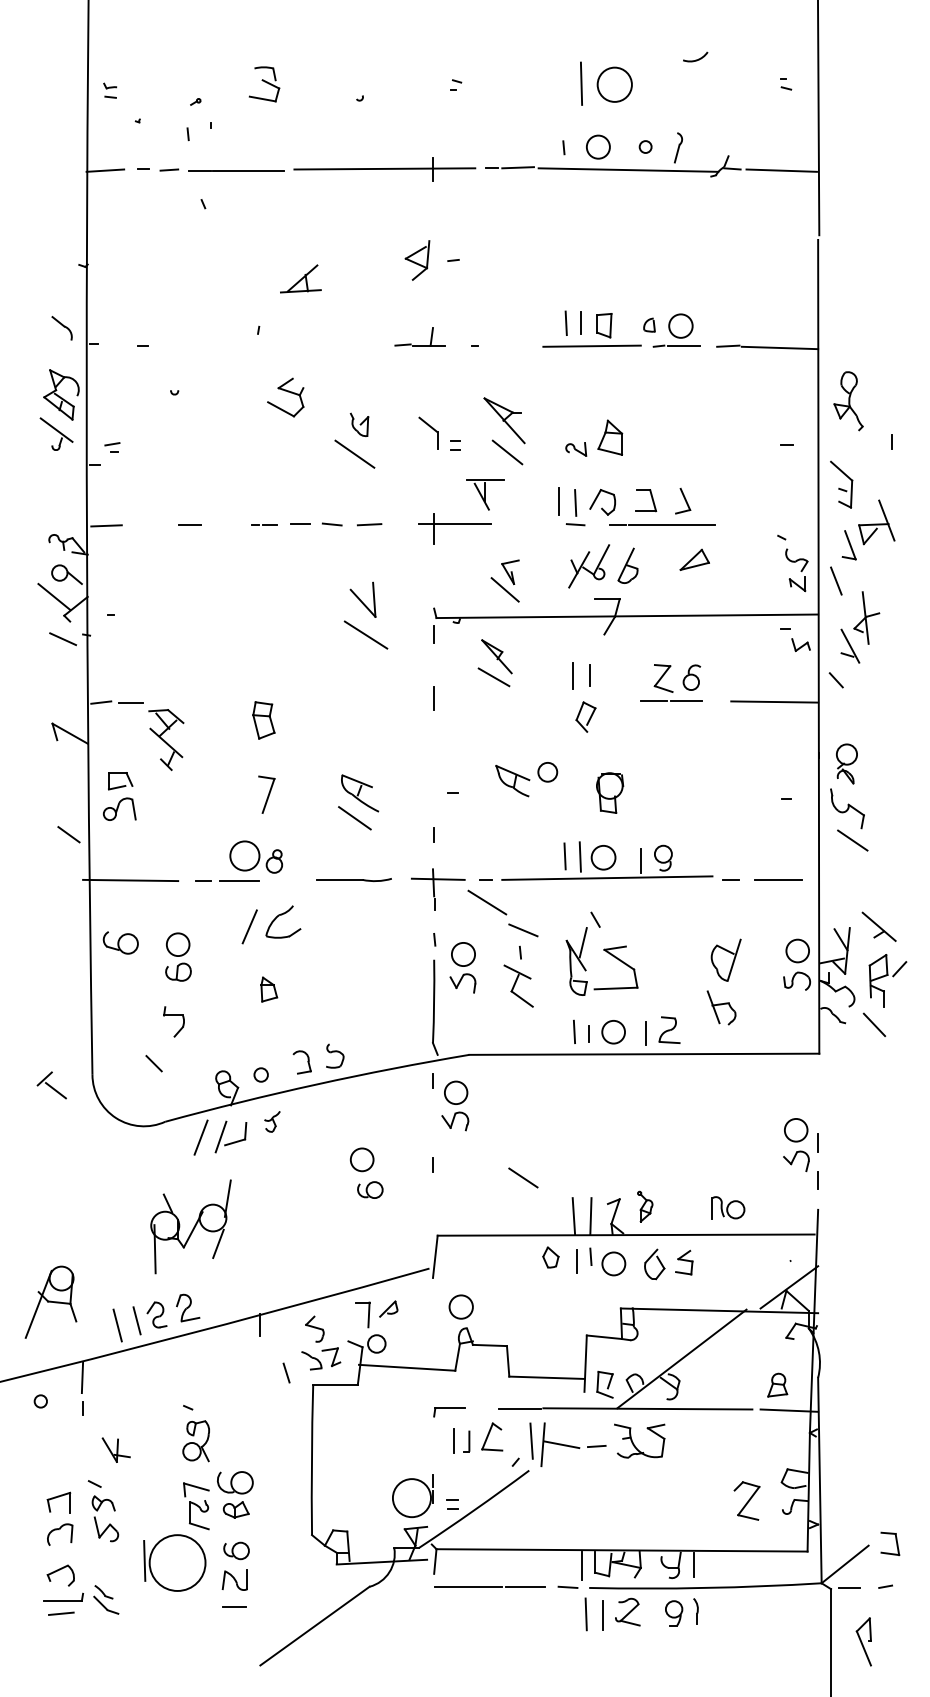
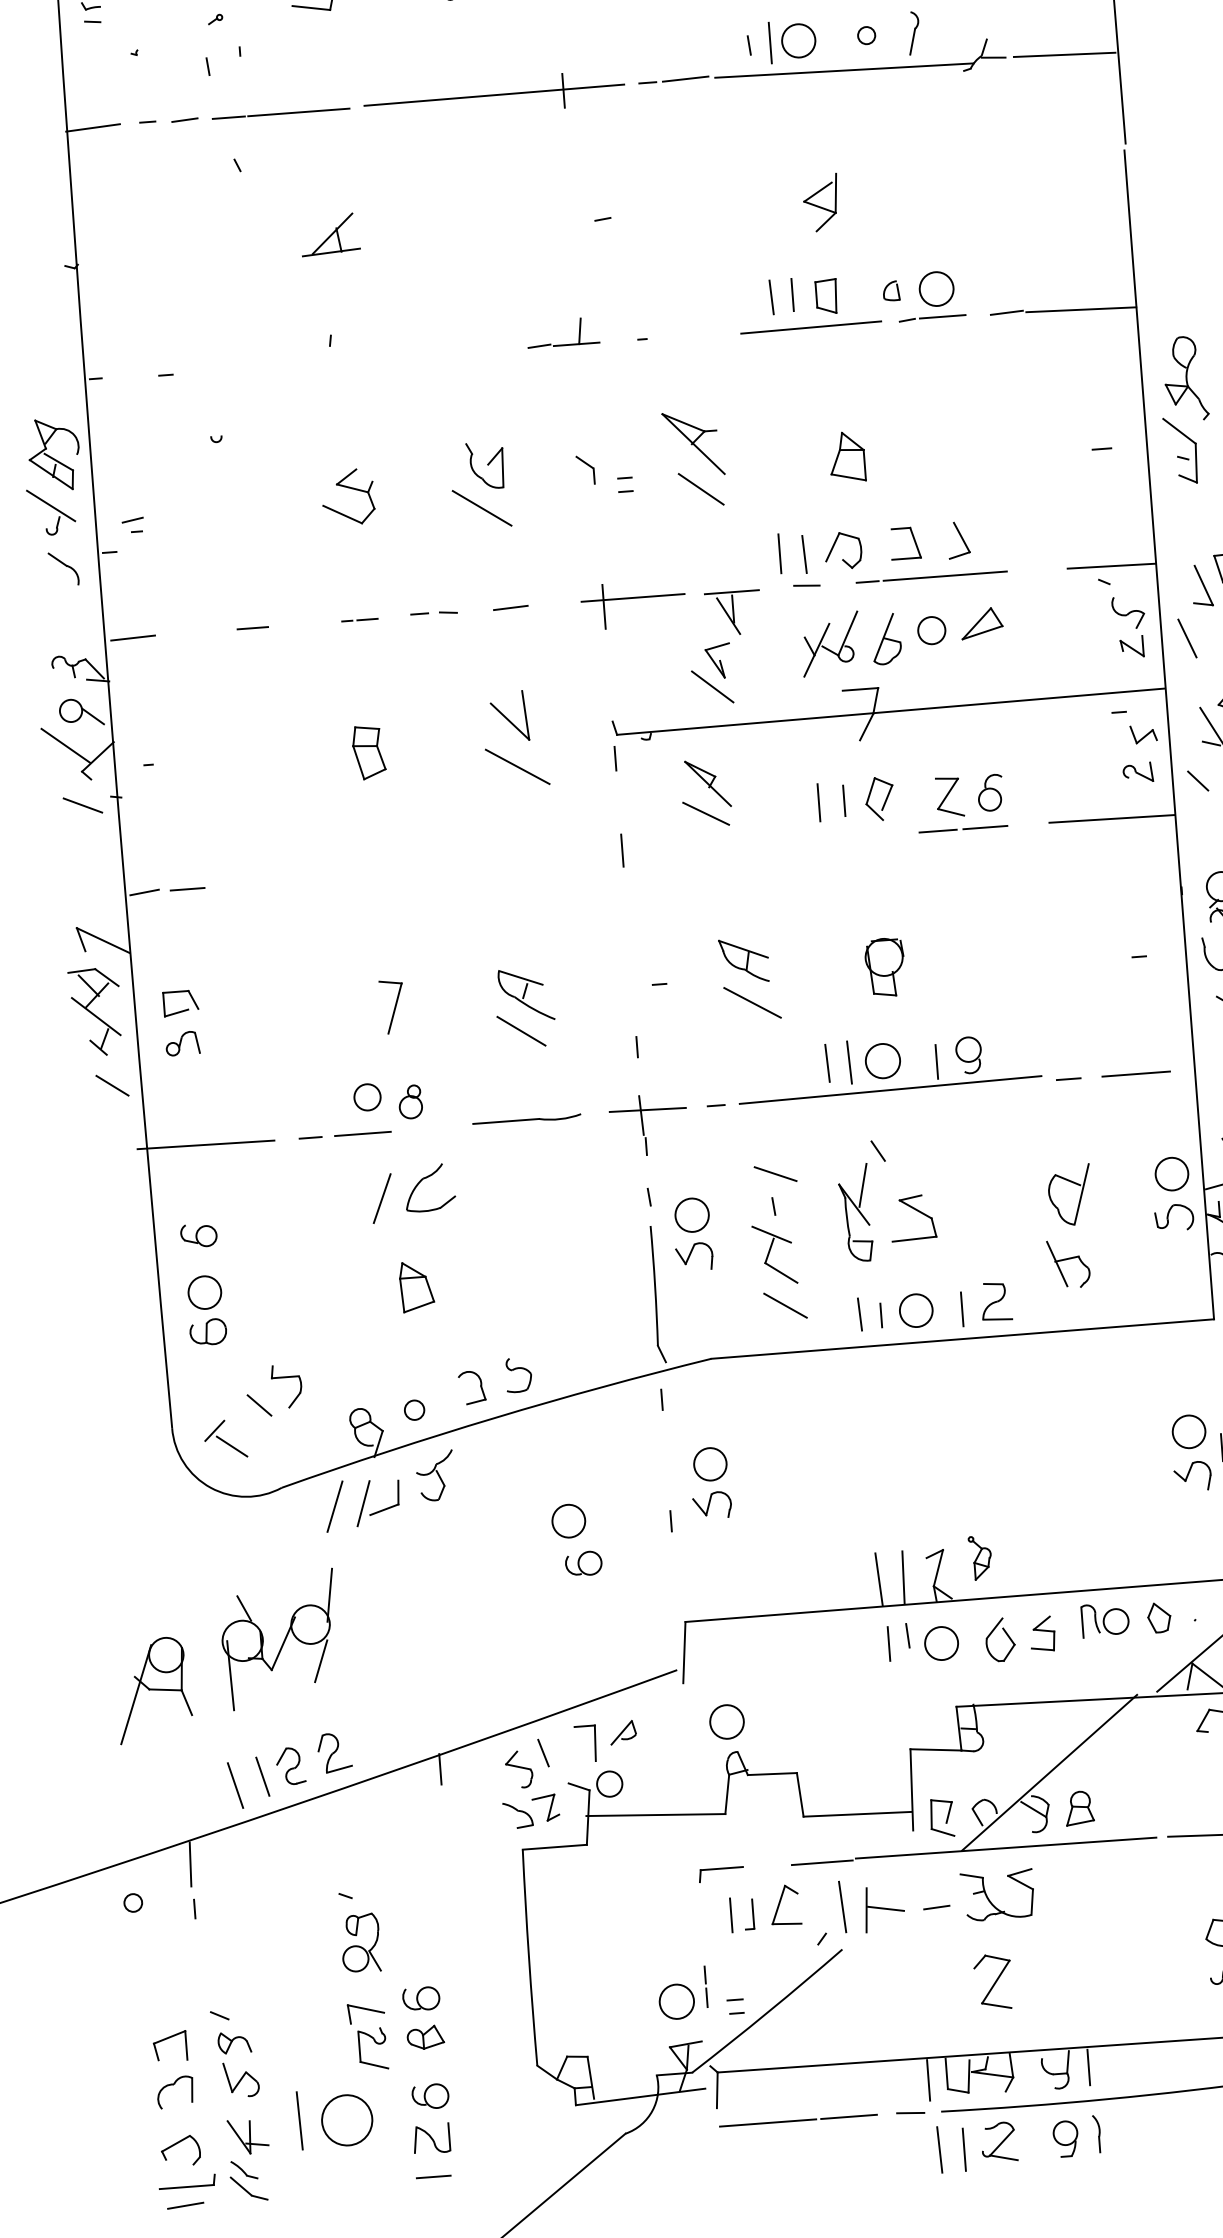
line: (578, 147) -> (770, 43), added
part: (417, 260) -> (821, 202), moved
part: (300, 278) -> (329, 234), moved
part: (61, 328) -> (62, 569), moved
part: (285, 397) -> (347, 497), moved
part: (359, 424) -> (485, 465), size x1.43
part: (428, 432) -> (585, 469), size x0.62
part: (576, 449) -> (1138, 772), moved
part: (841, 484) -> (1180, 450), moved
part: (485, 494) -> (733, 612), moved
part: (315, 524) -> (433, 613), size x0.62
line: (787, 526) -> (1111, 565), added
part: (585, 716) -> (878, 798), moved
part: (263, 720) -> (368, 752), moved
part: (166, 739) -> (96, 1011), moved
circle: (547, 772) -> (931, 630), moved
part: (119, 808) -> (182, 1042), size x0.71
circle: (244, 855) -> (366, 1096), size x0.62
line: (487, 902) -> (752, 1002), moved
part: (121, 942) -> (199, 1234), size x0.71
part: (178, 956) -> (206, 1309), moved
part: (616, 967) -> (913, 1217), size x0.71
part: (269, 989) -> (417, 1286), size x1.43
part: (173, 1021) -> (286, 1385), moved
part: (51, 1085) -> (225, 1439), moved
part: (455, 1105) -> (710, 1482), moved
part: (272, 1121) -> (435, 1475), size x1.67
line: (523, 1177) -> (785, 1305), moved
part: (728, 1207) -> (1105, 1619), moved
part: (190, 1226) -> (279, 1639), moved
part: (550, 1257) -> (1158, 1617), moved
part: (50, 1301) -> (152, 1689), moved
line: (286, 1372) -> (543, 1752), moved
part: (777, 1384) -> (1079, 1807), moved
part: (560, 1444) -> (884, 1908), size x0.71
part: (115, 1449) -> (247, 2135), moved
part: (234, 1482) -> (420, 1998), size x0.71
circle: (411, 1498) -> (676, 2002), size x0.62
part: (746, 1500) -> (992, 1981), moved
circle: (177, 1562) -> (347, 2119), size x0.62

